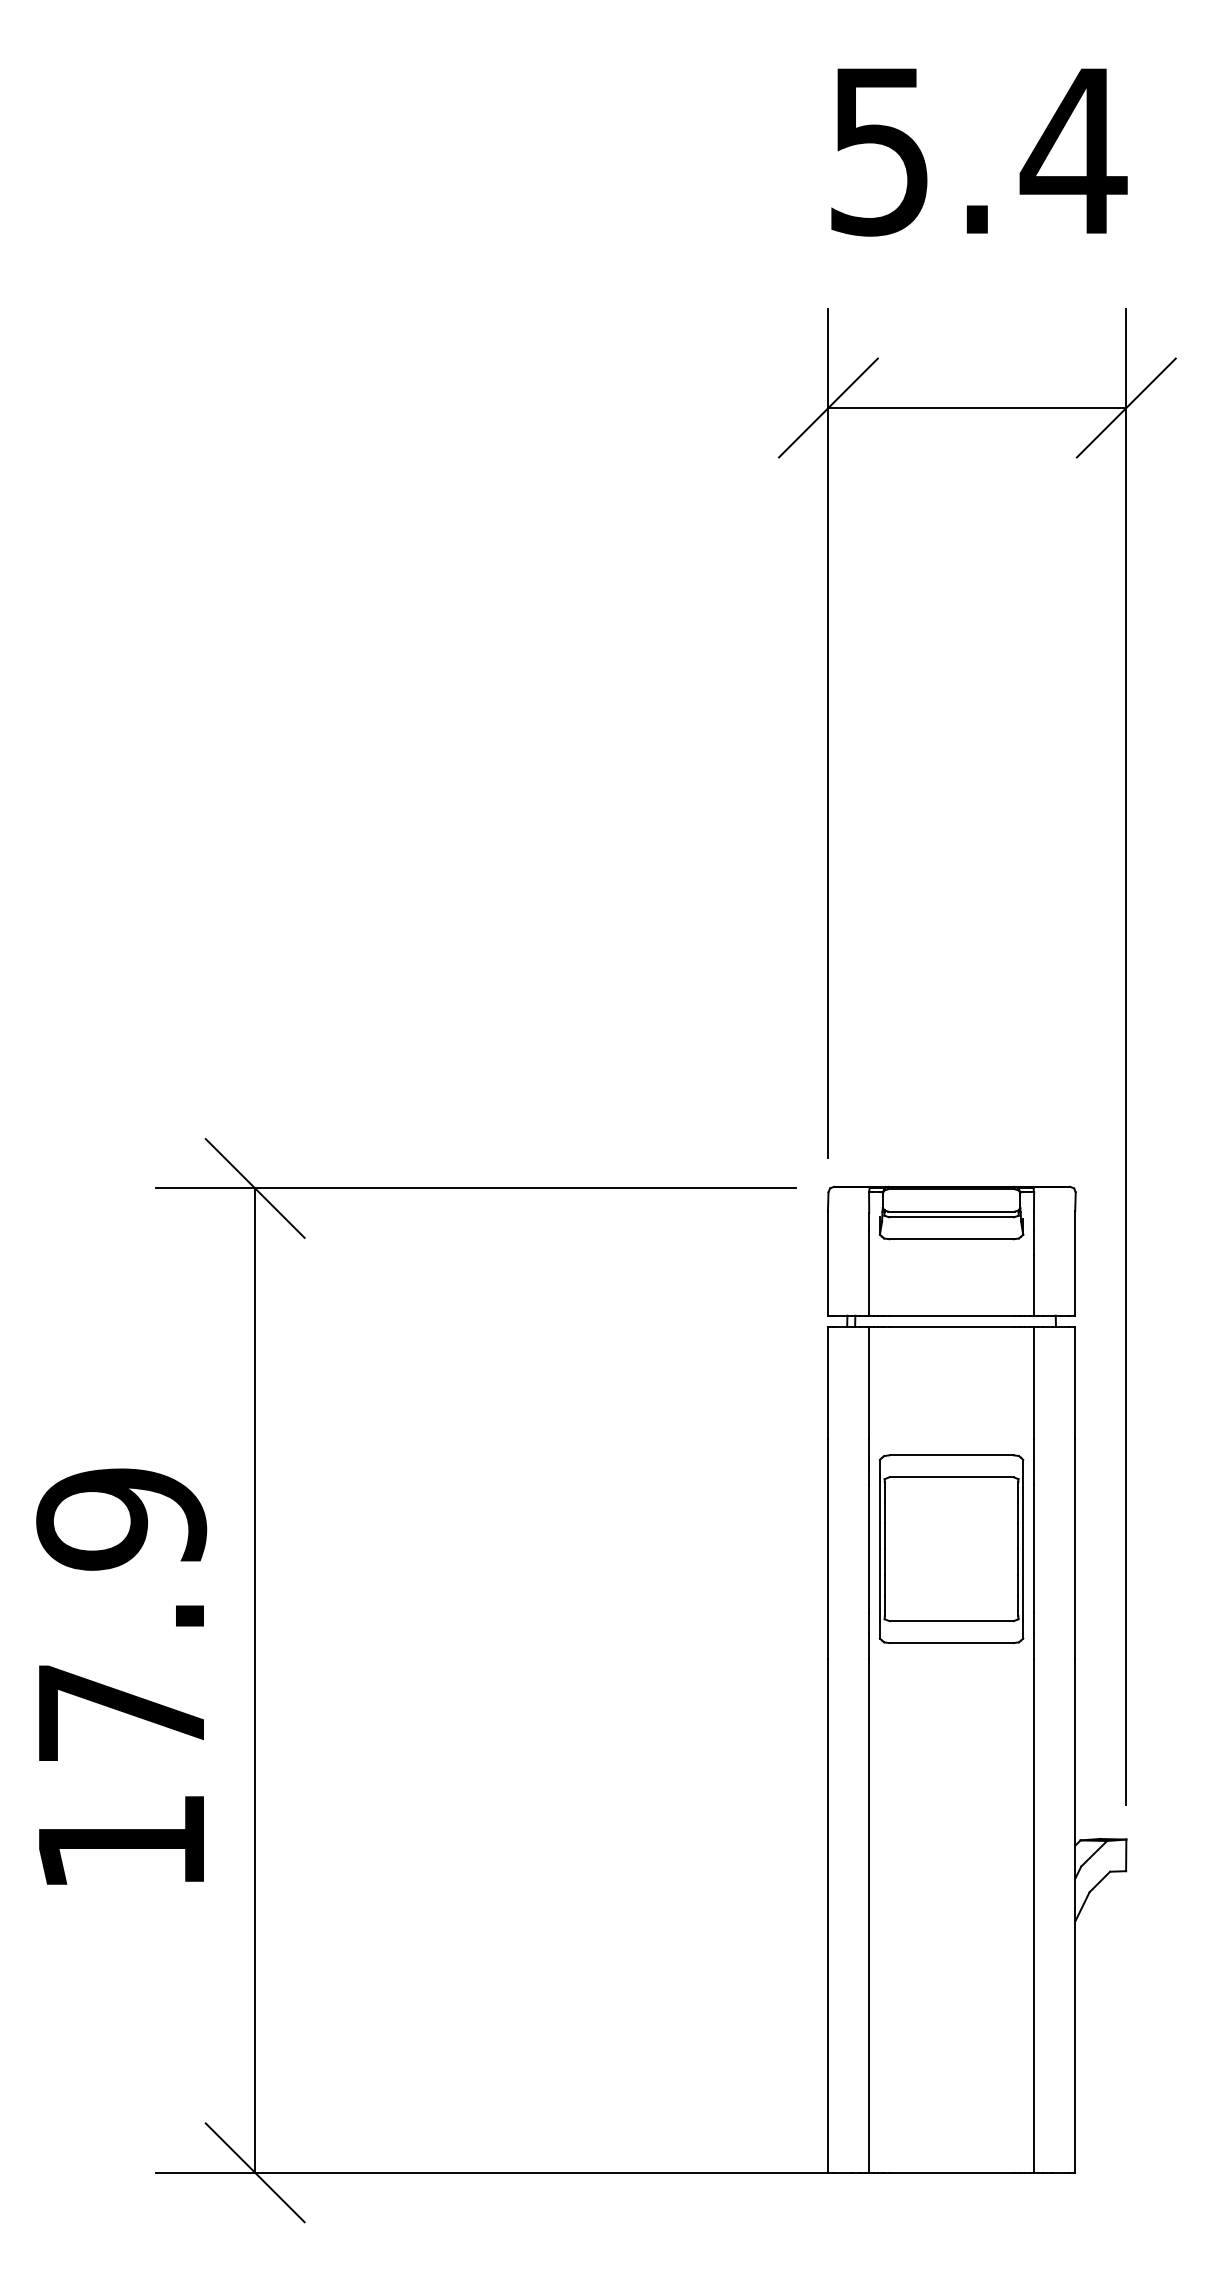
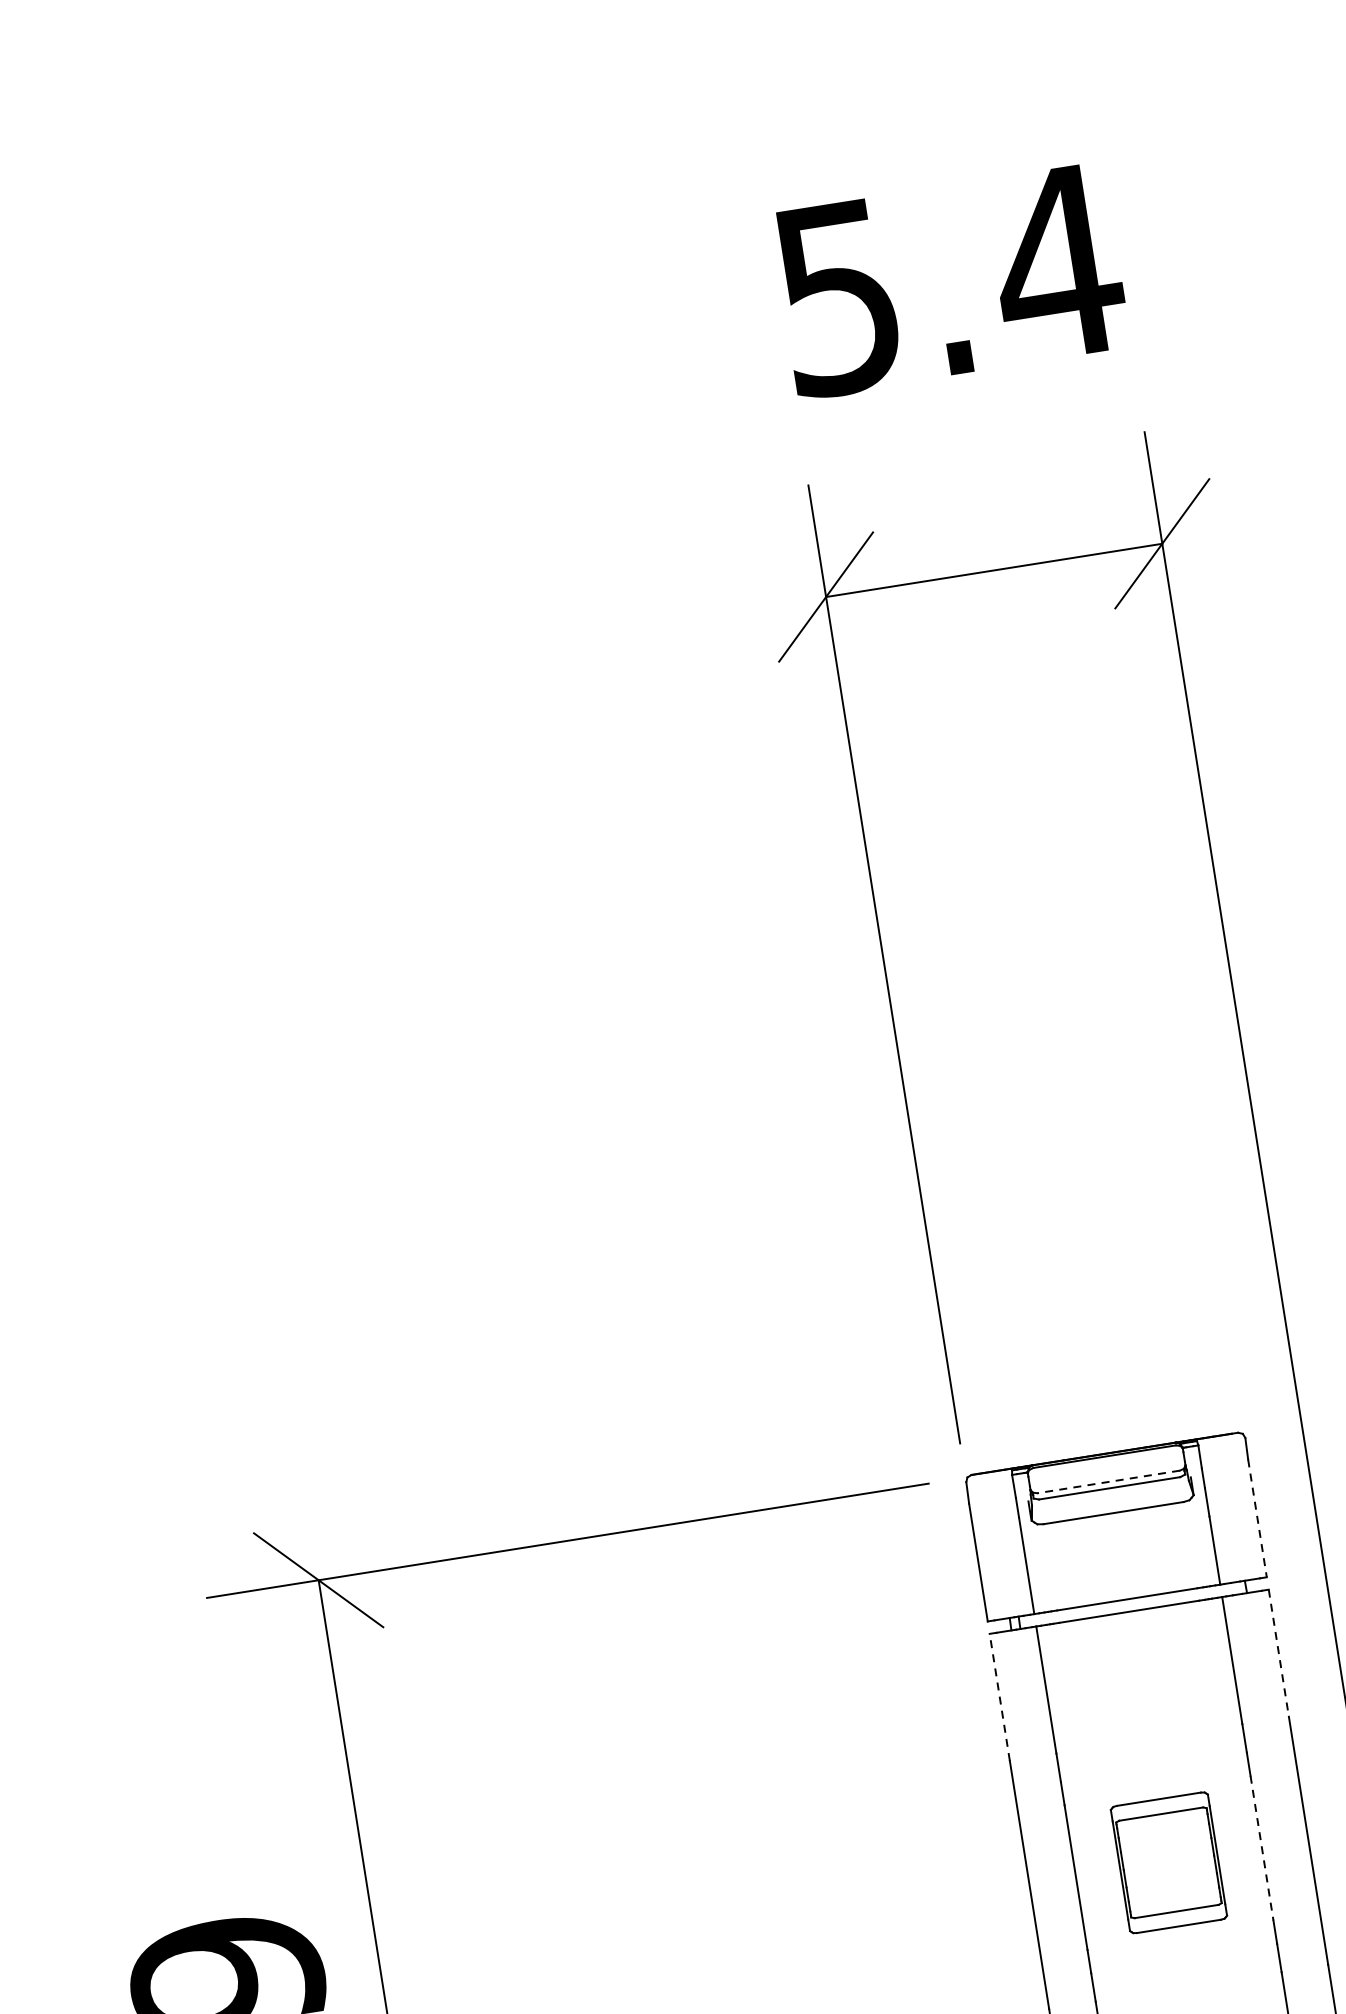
line: (951, 1211) -> (1108, 1481), solid -> dashed
line: (1075, 1263) -> (1257, 1518), solid -> dashed
line: (827, 1382) -> (999, 1696), solid -> dashed
line: (1075, 1383) -> (1279, 1653), solid -> dashed
part: (951, 1548) -> (1168, 1862), size x0.6
line: (1033, 1549) -> (1261, 1848), solid -> dashed

